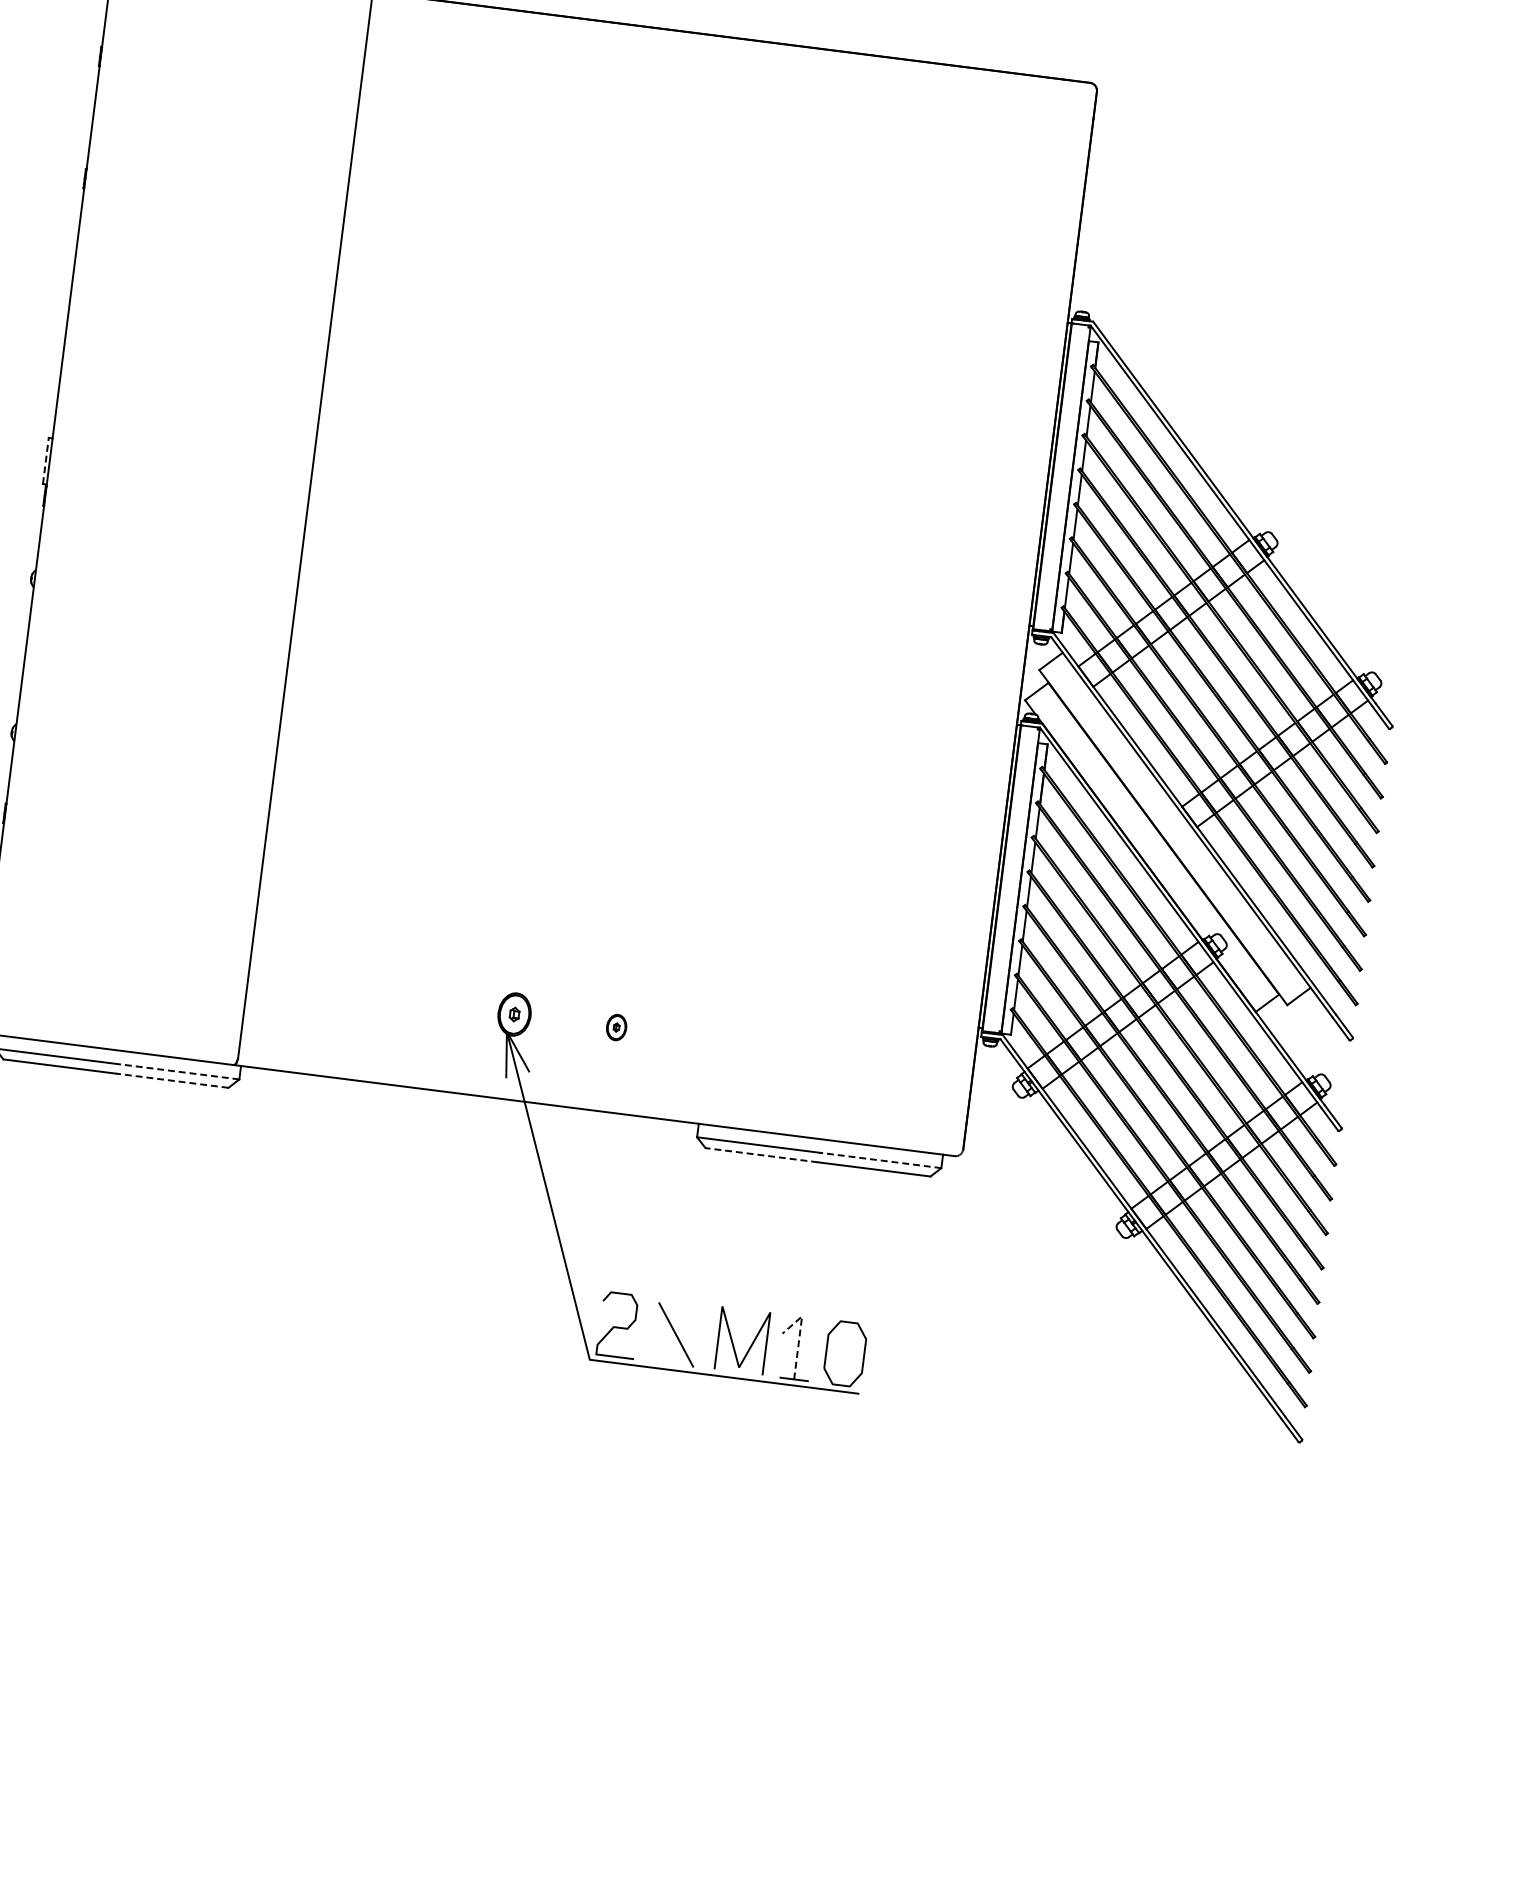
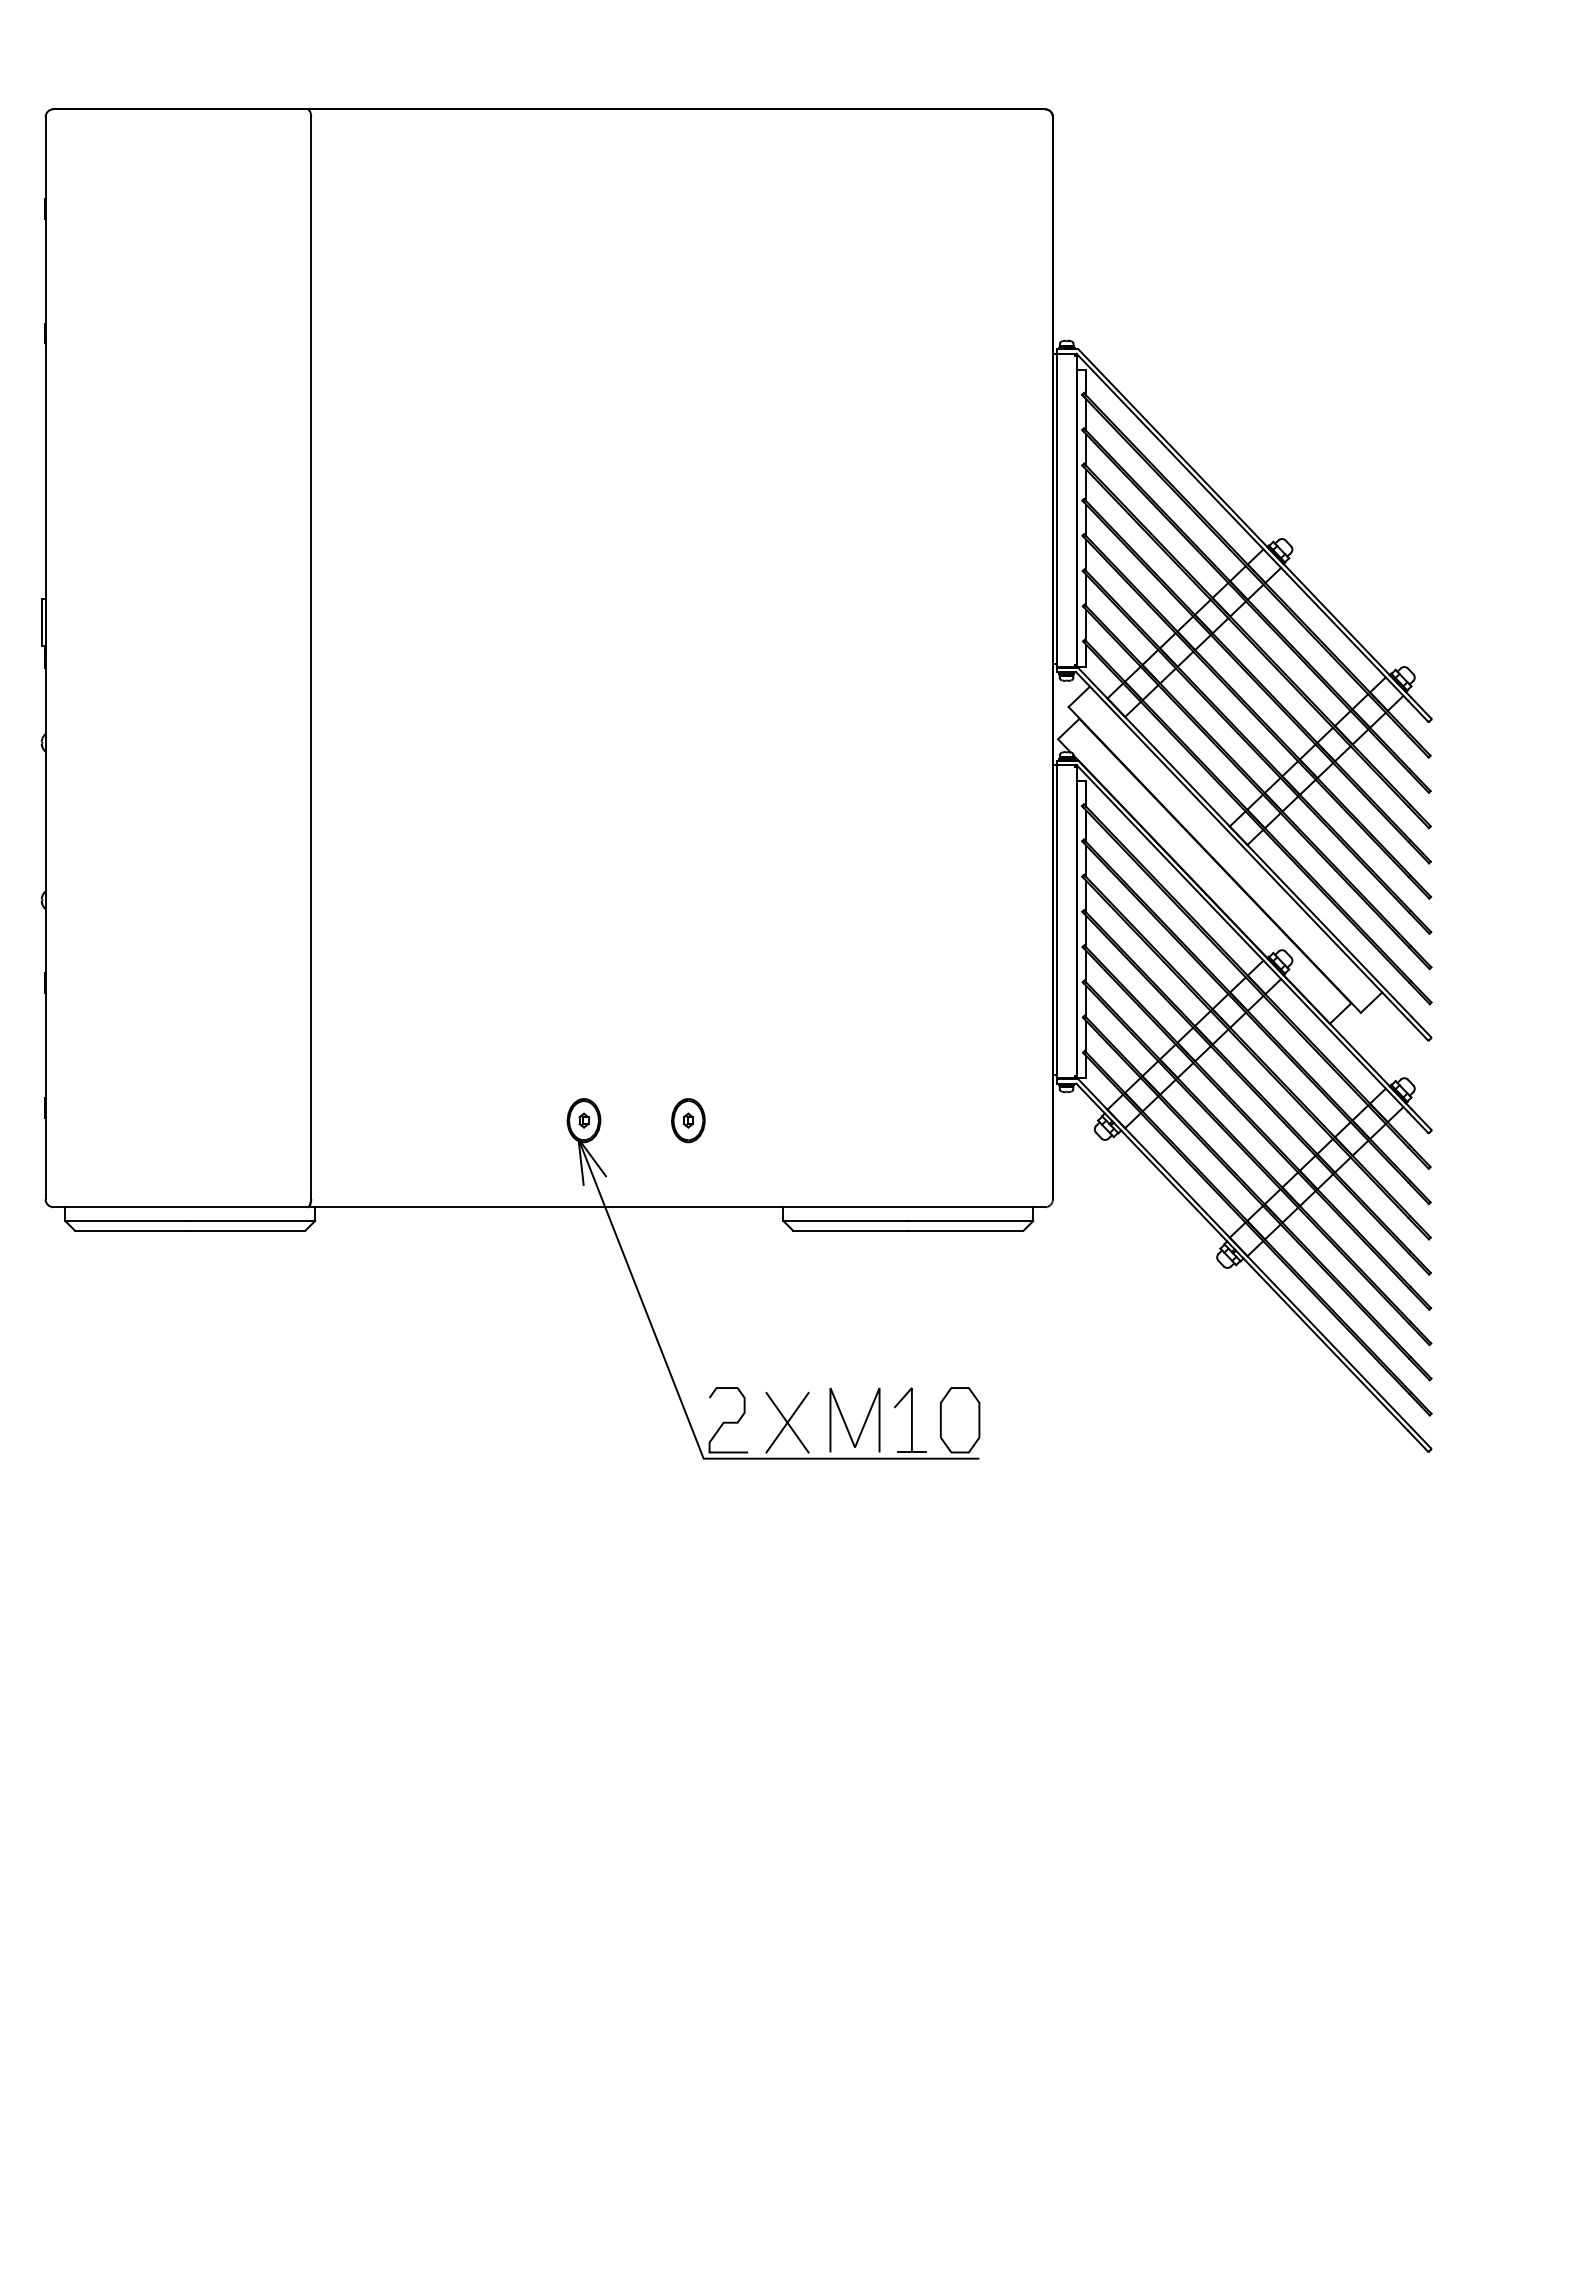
line: (45, 460) -> (41, 622), dashed -> solid
part: (616, 1027) -> (688, 1120), size x1.67
line: (178, 1071) -> (252, 1220), dashed -> solid
line: (172, 1080) -> (247, 1230), dashed -> solid
line: (761, 1154) -> (850, 1230), dashed -> solid
line: (880, 1159) -> (970, 1220), dashed -> solid
line: (799, 1333) -> (911, 1405), dashed -> solid
line: (676, 1334) -> (787, 1422), added

